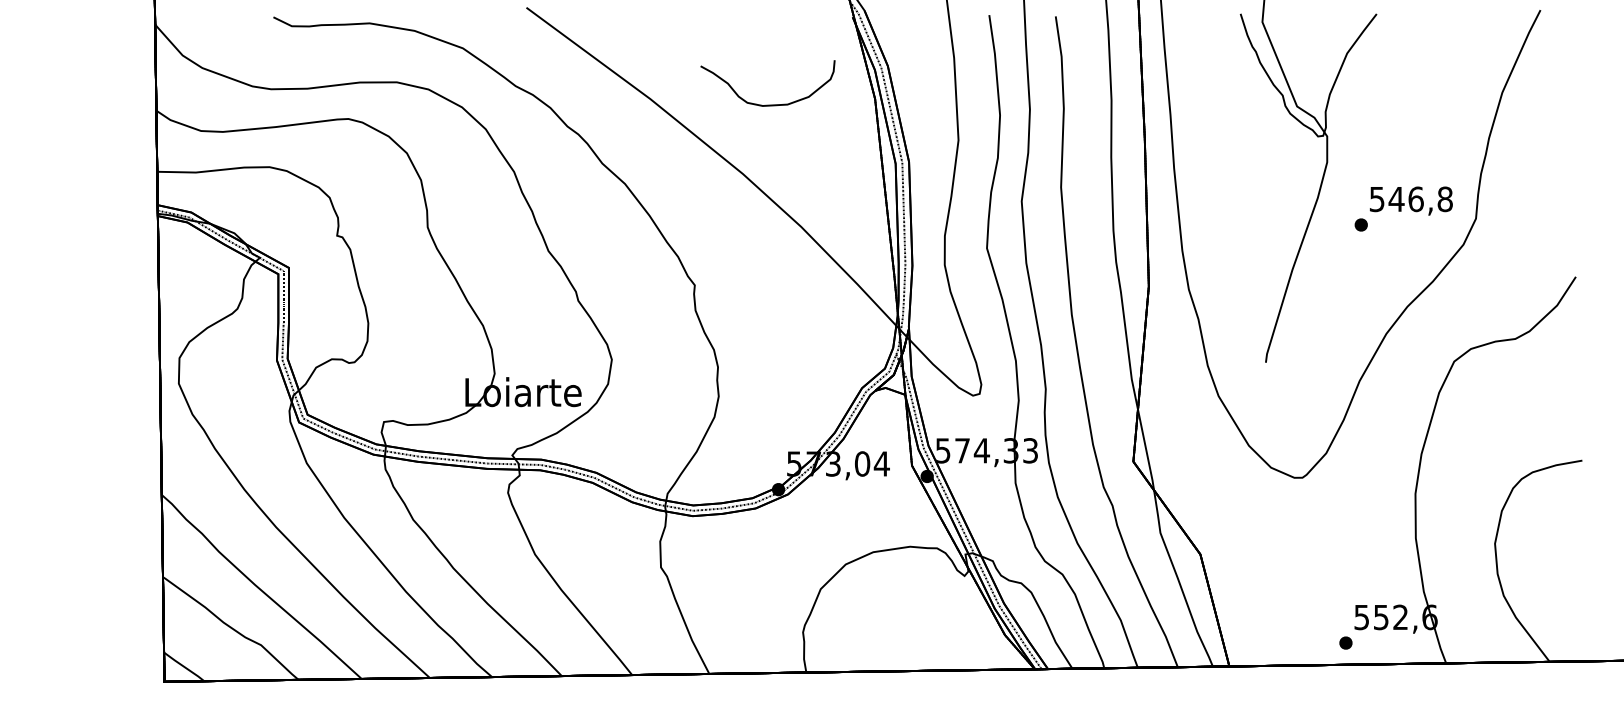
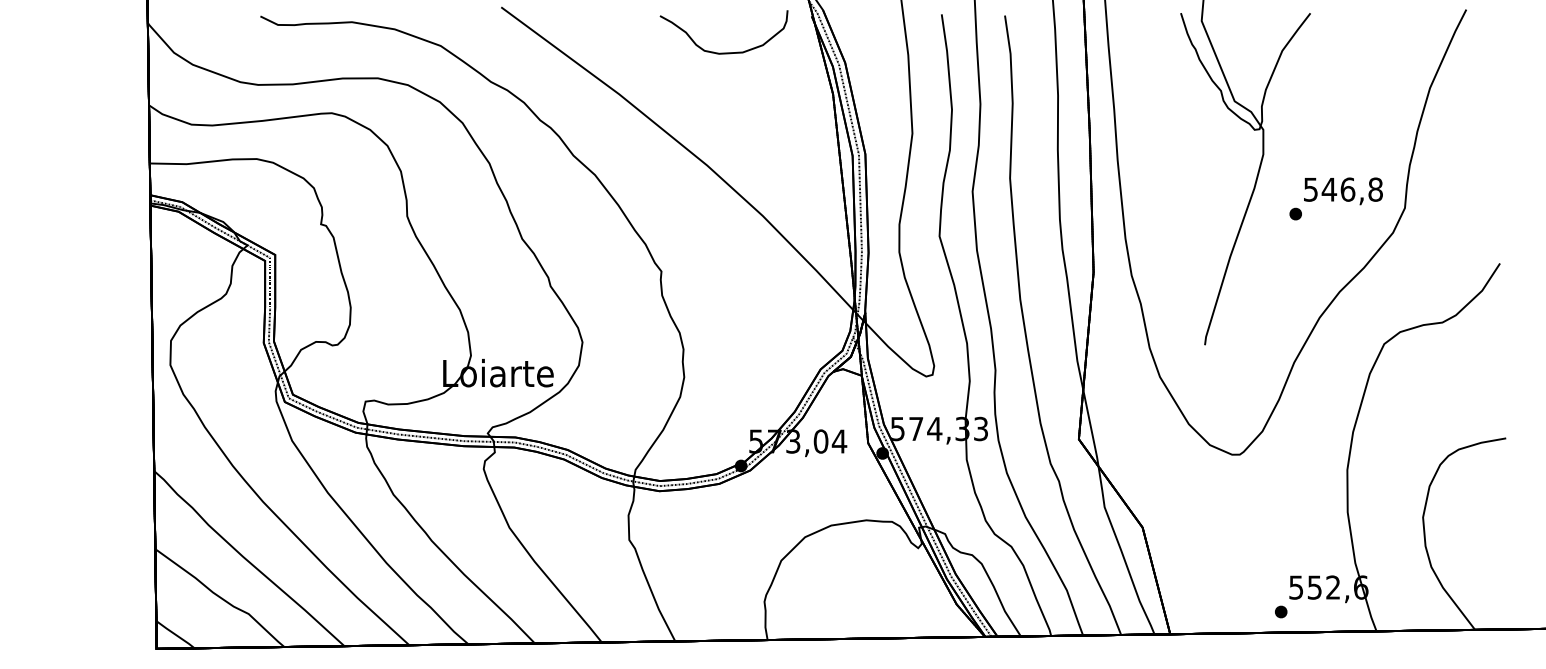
curve: (767, 104) -> (723, 52), moved

